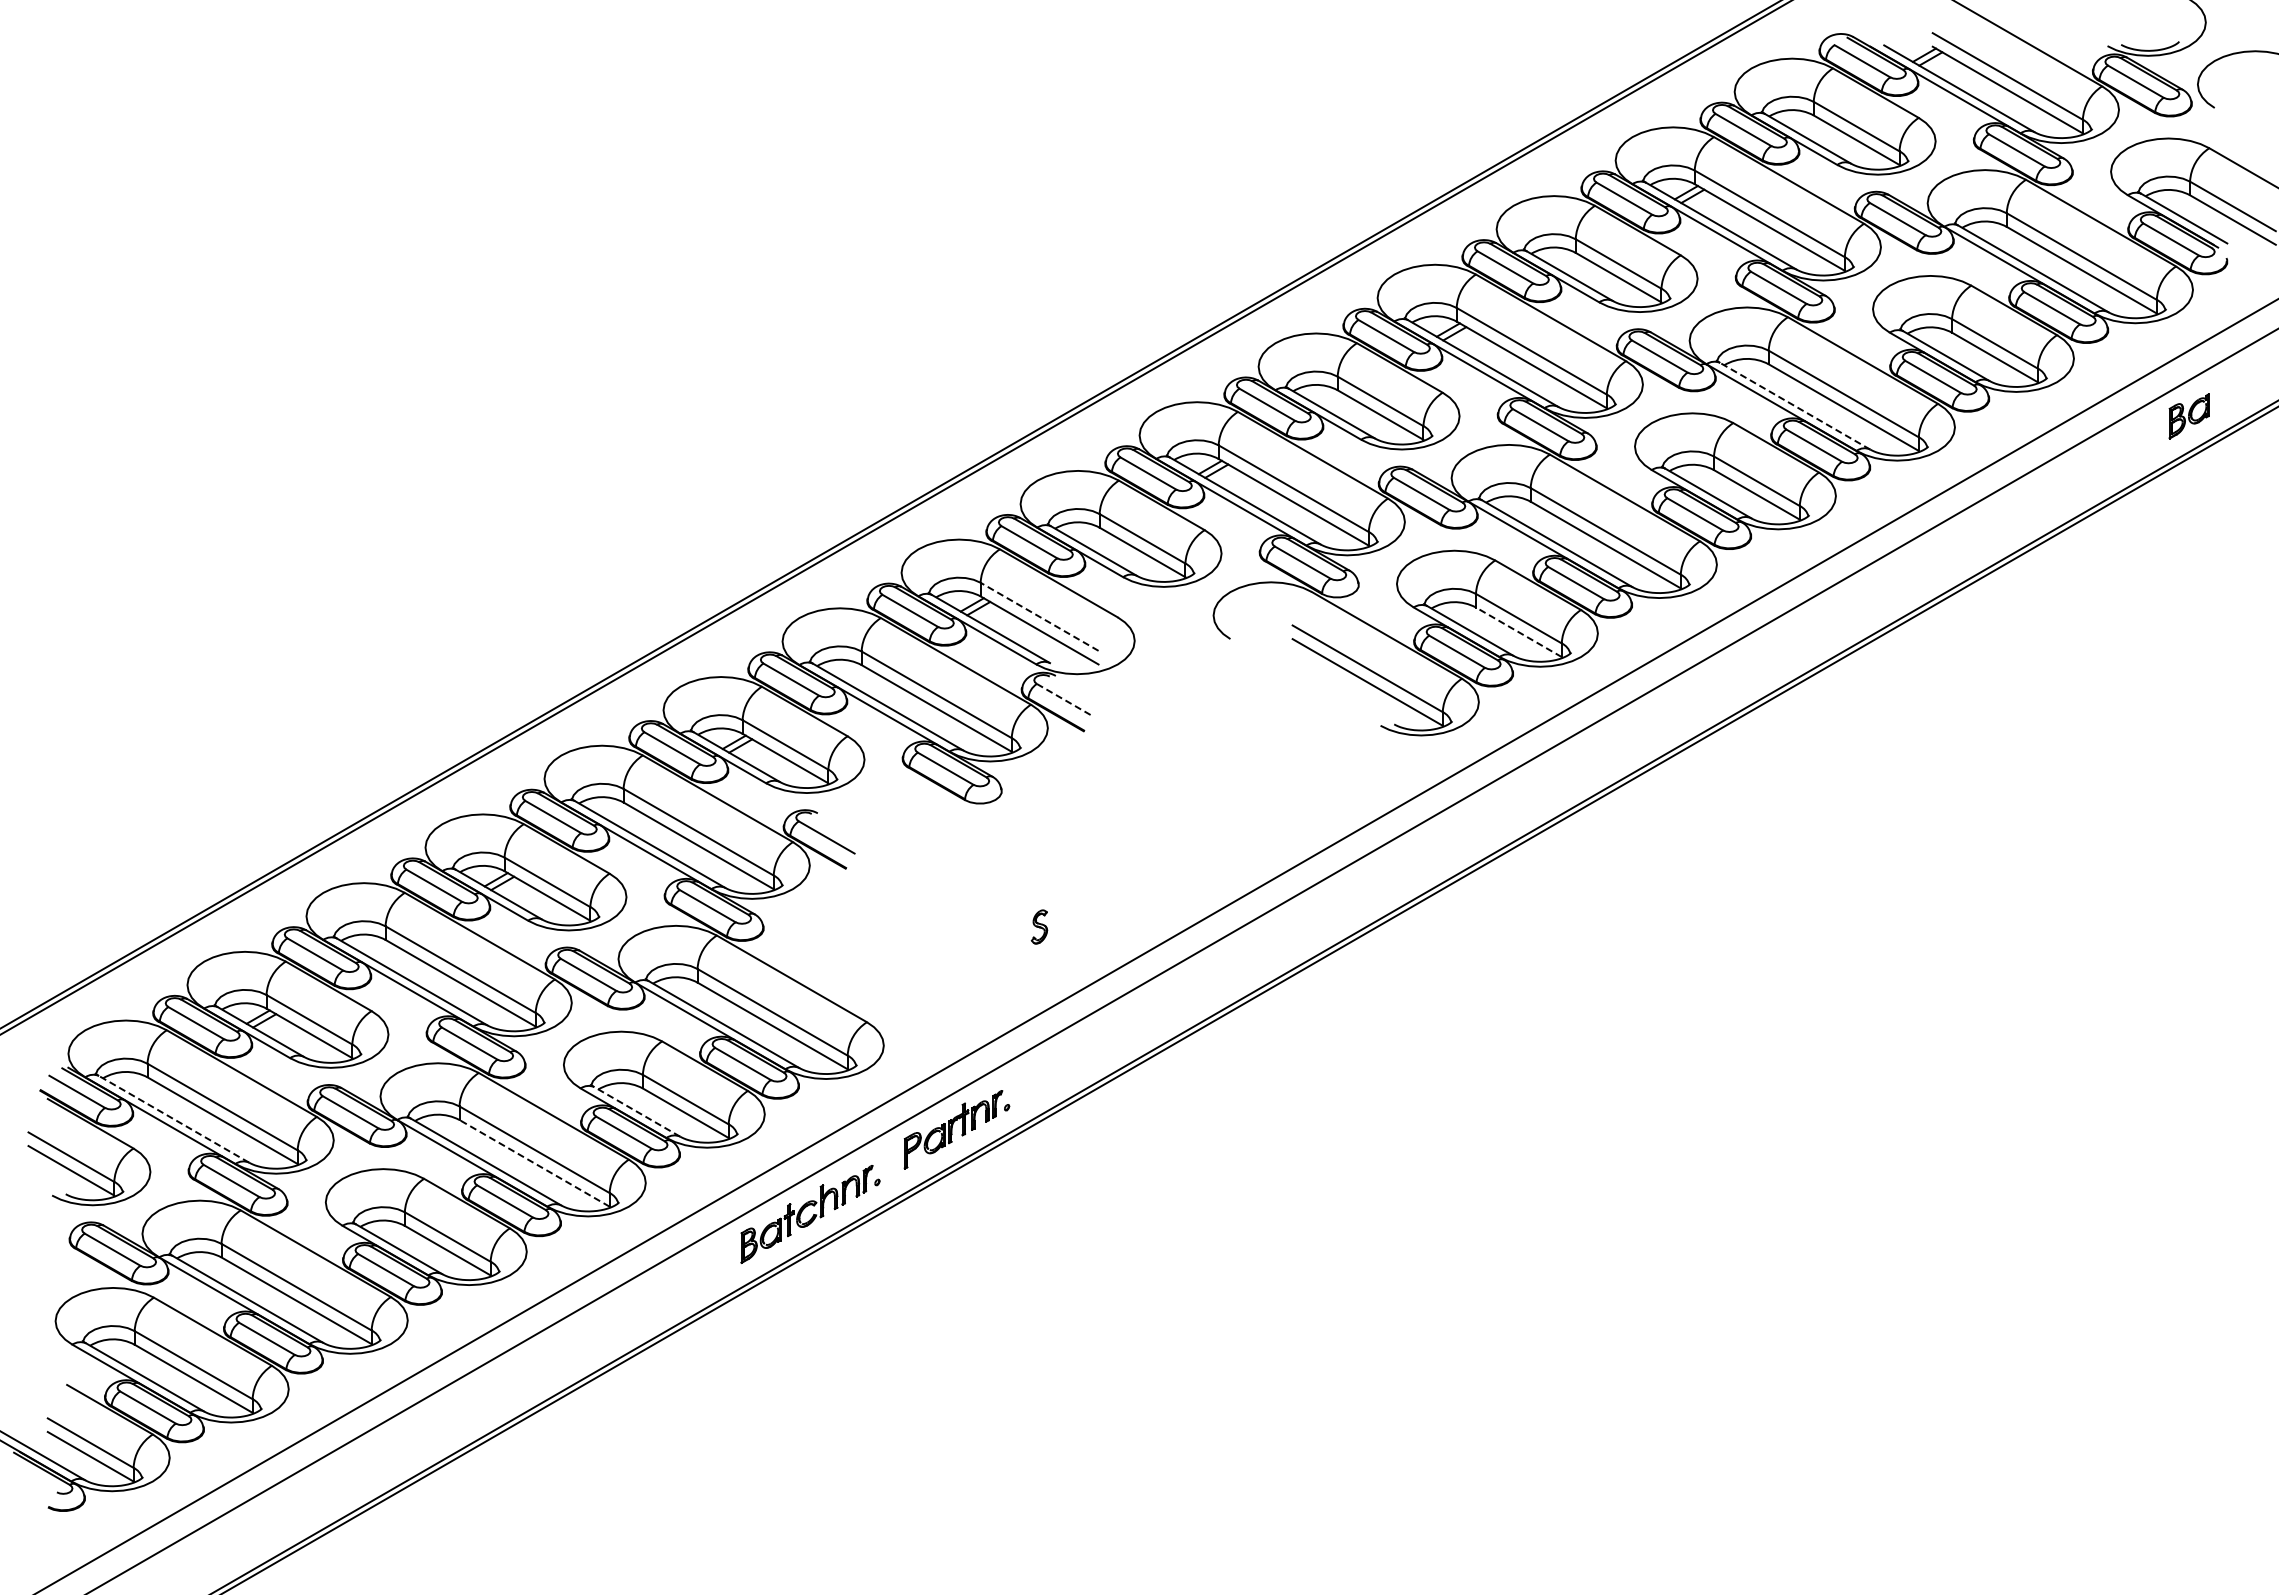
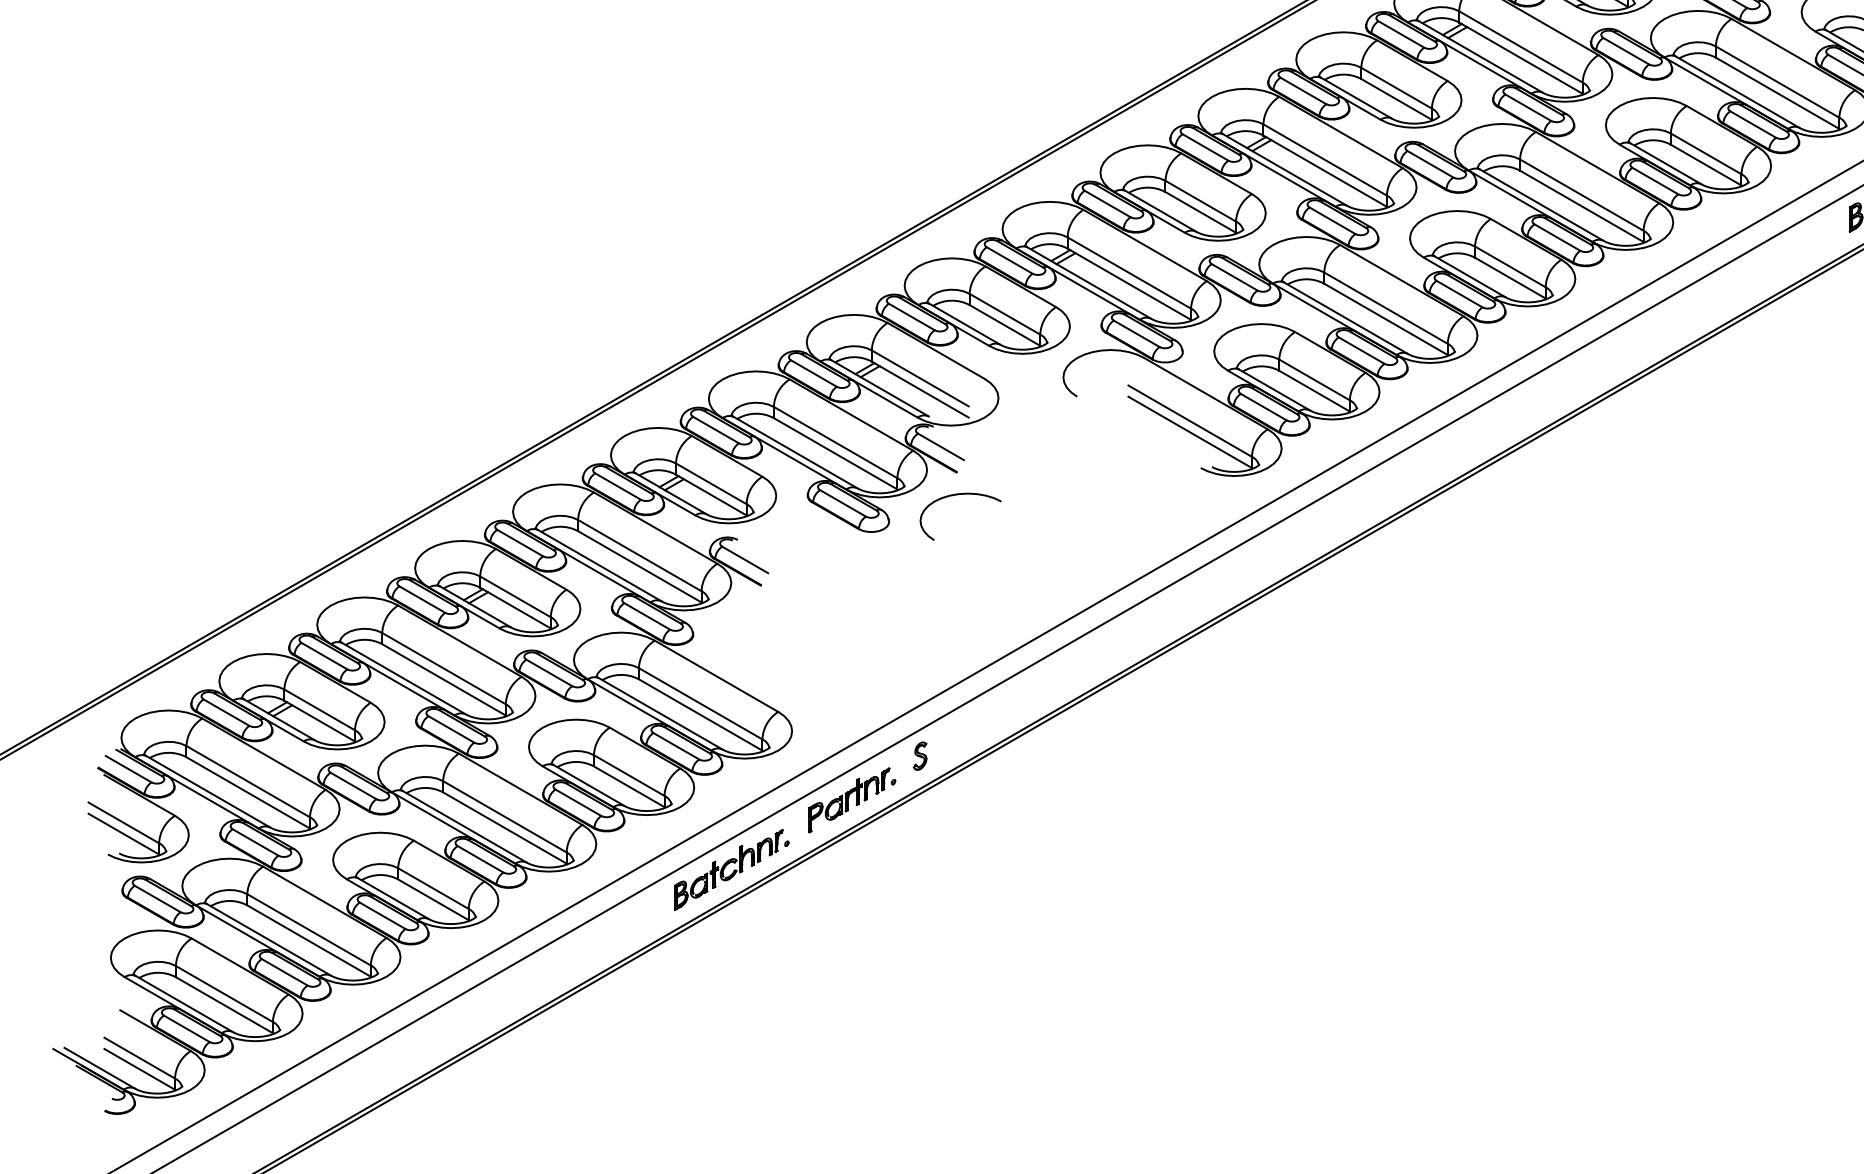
line: (1795, 406) -> (1542, 205), dashed -> solid
line: (1039, 616) -> (920, 378), dashed -> solid
line: (1518, 632) -> (1314, 391), dashed -> solid
line: (1065, 700) -> (941, 447), dashed -> solid
curve: (1082, 759) -> (955, 495), added
part: (1039, 926) -> (920, 755), moved
line: (637, 1111) -> (589, 785), dashed -> solid
line: (174, 1119) -> (208, 791), dashed -> solid
line: (534, 1163) -> (504, 828), dashed -> solid

